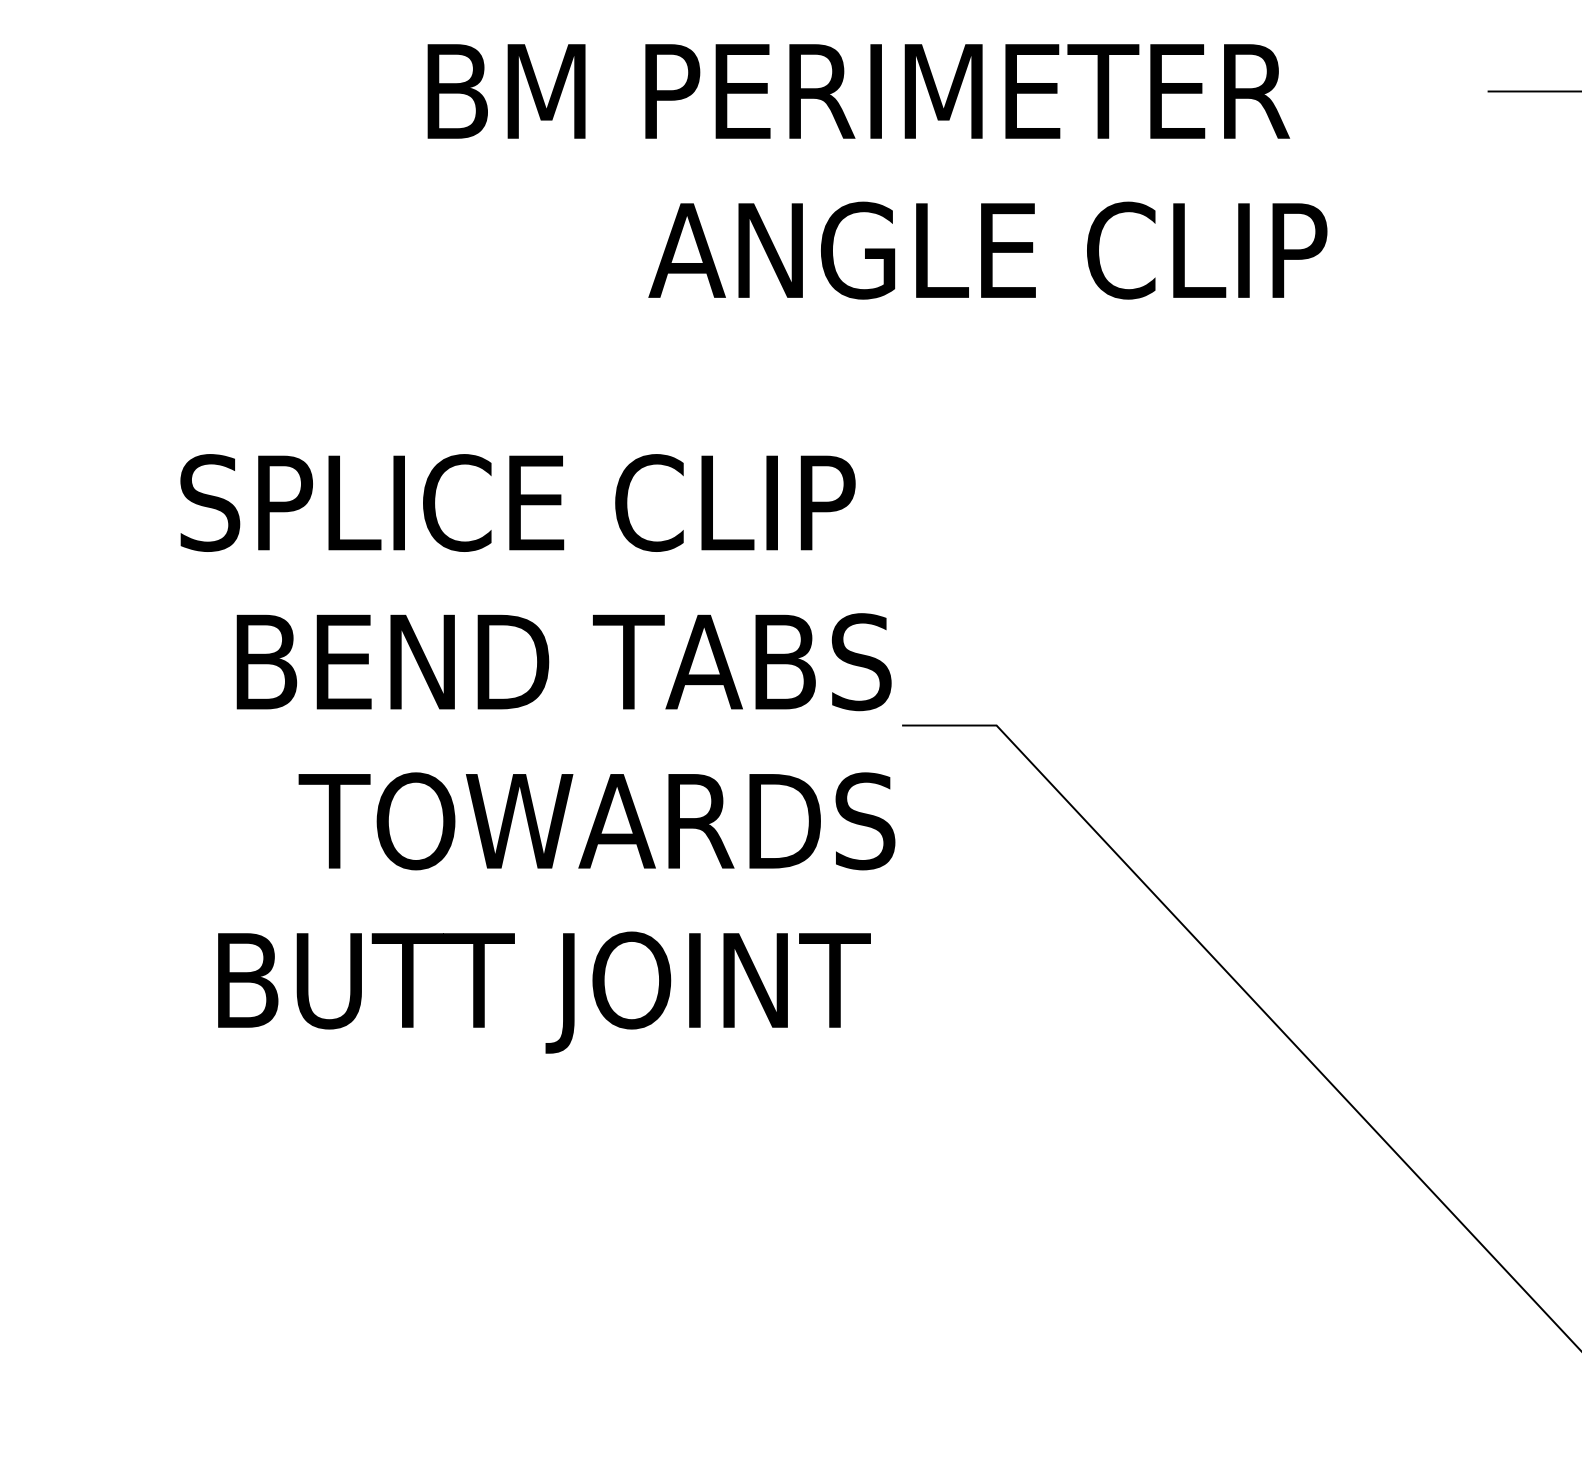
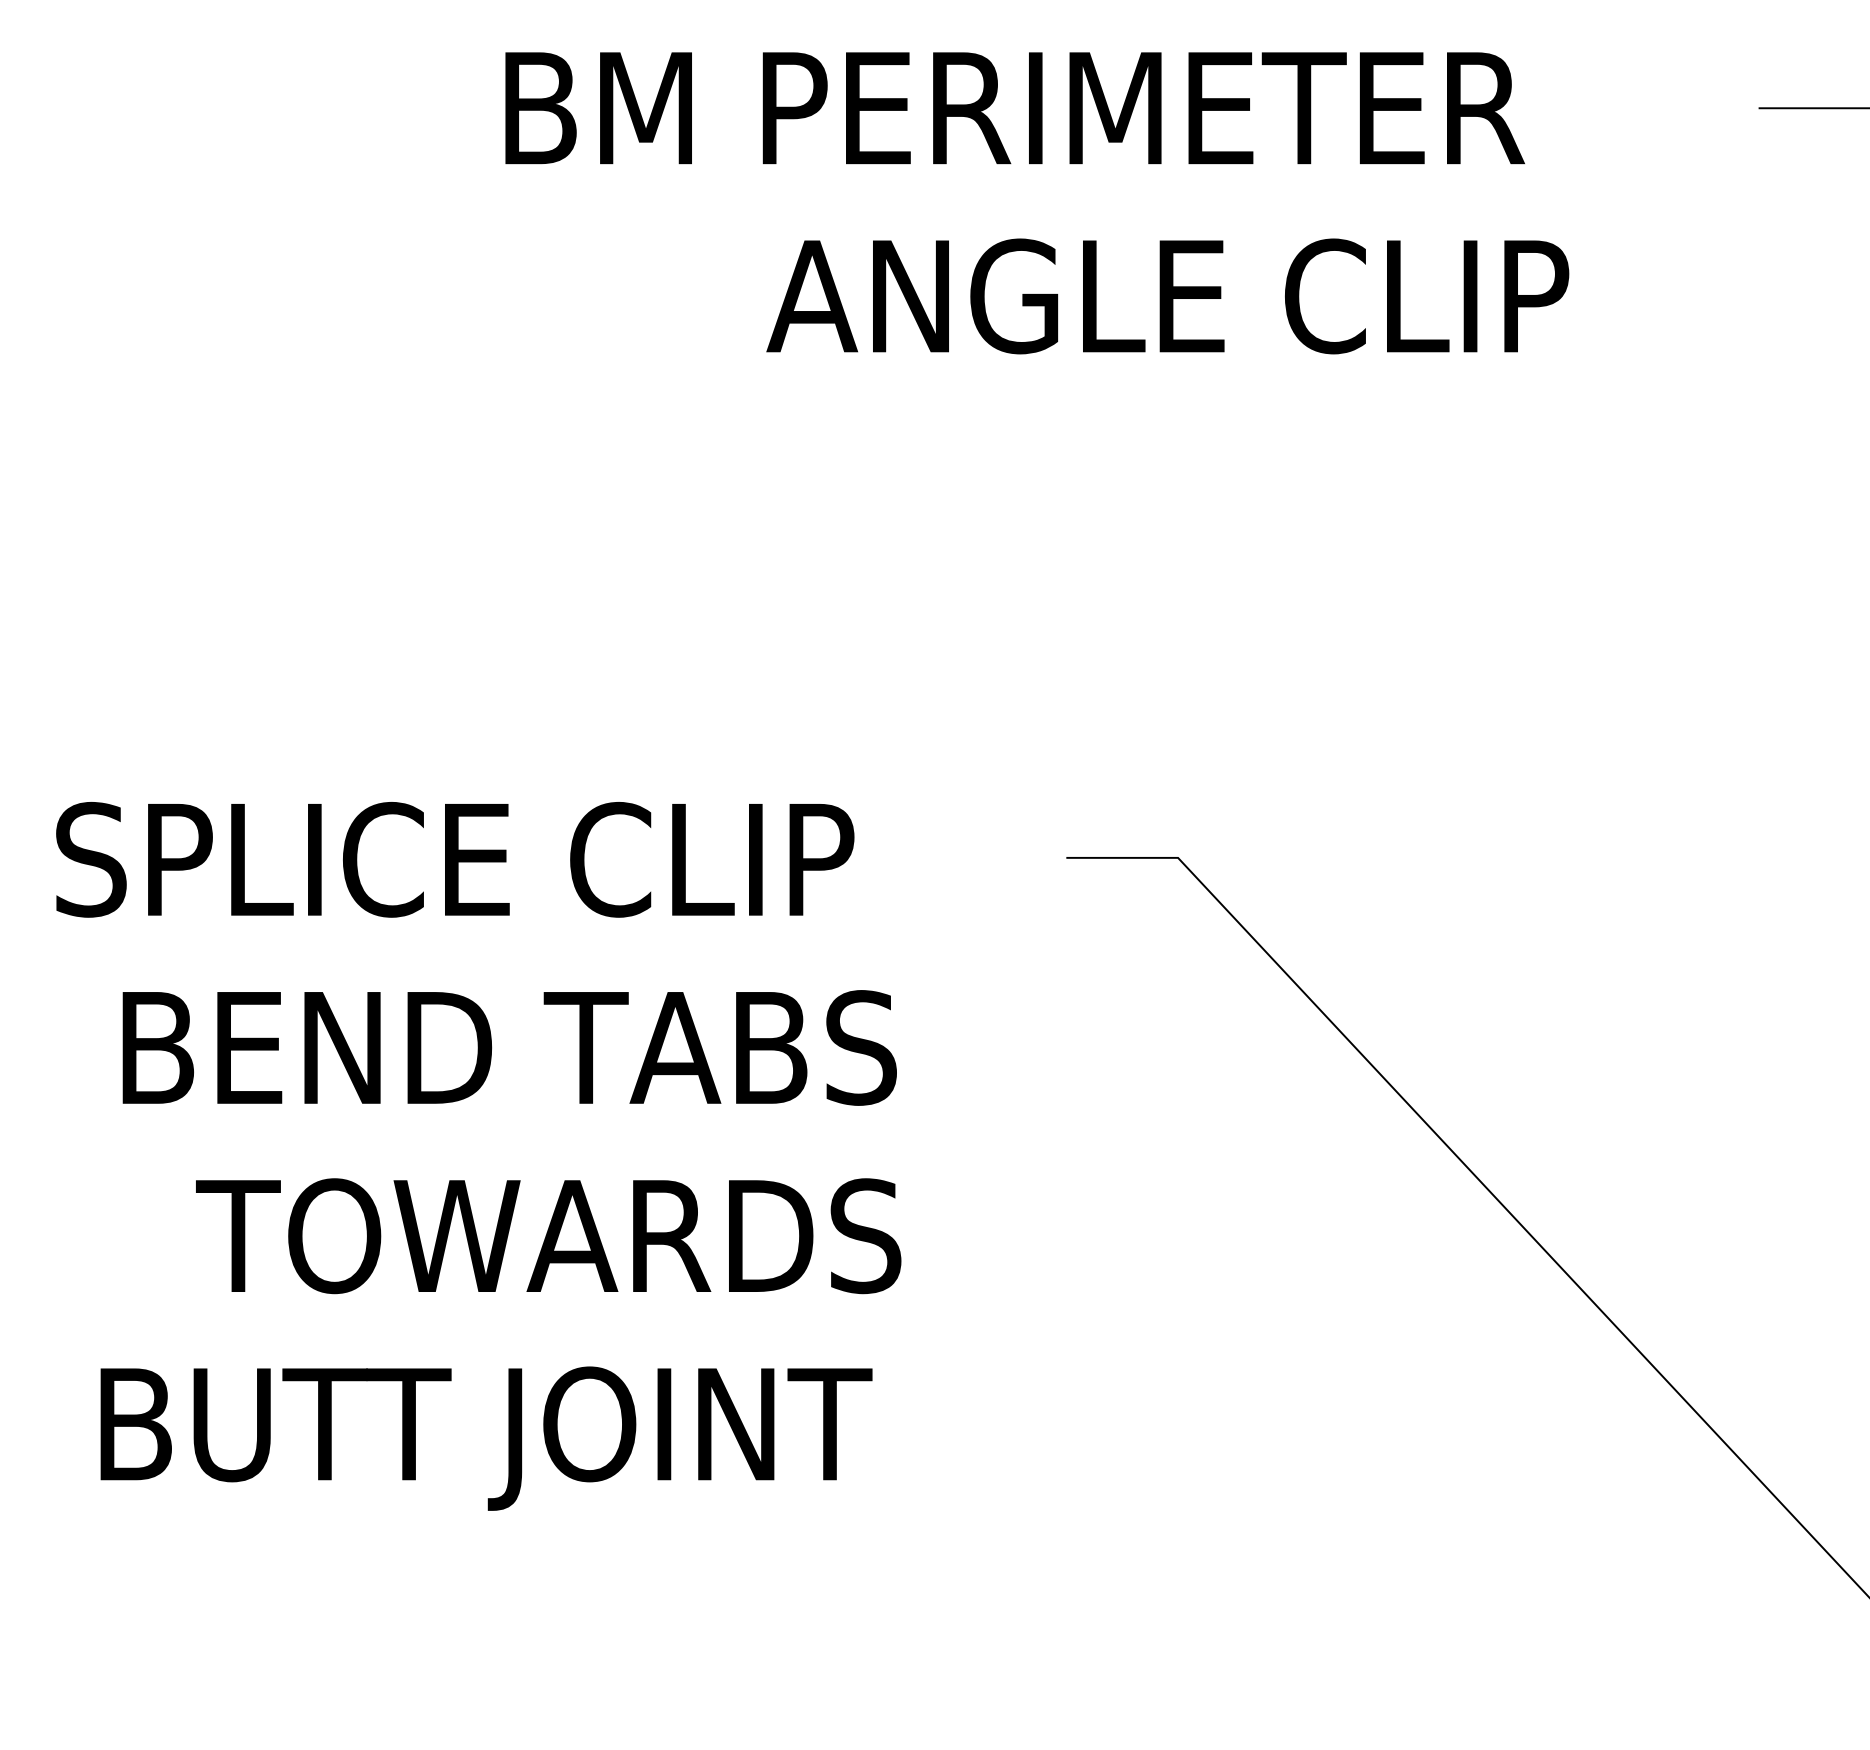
text: (537, 753) -> (478, 1156), moved

